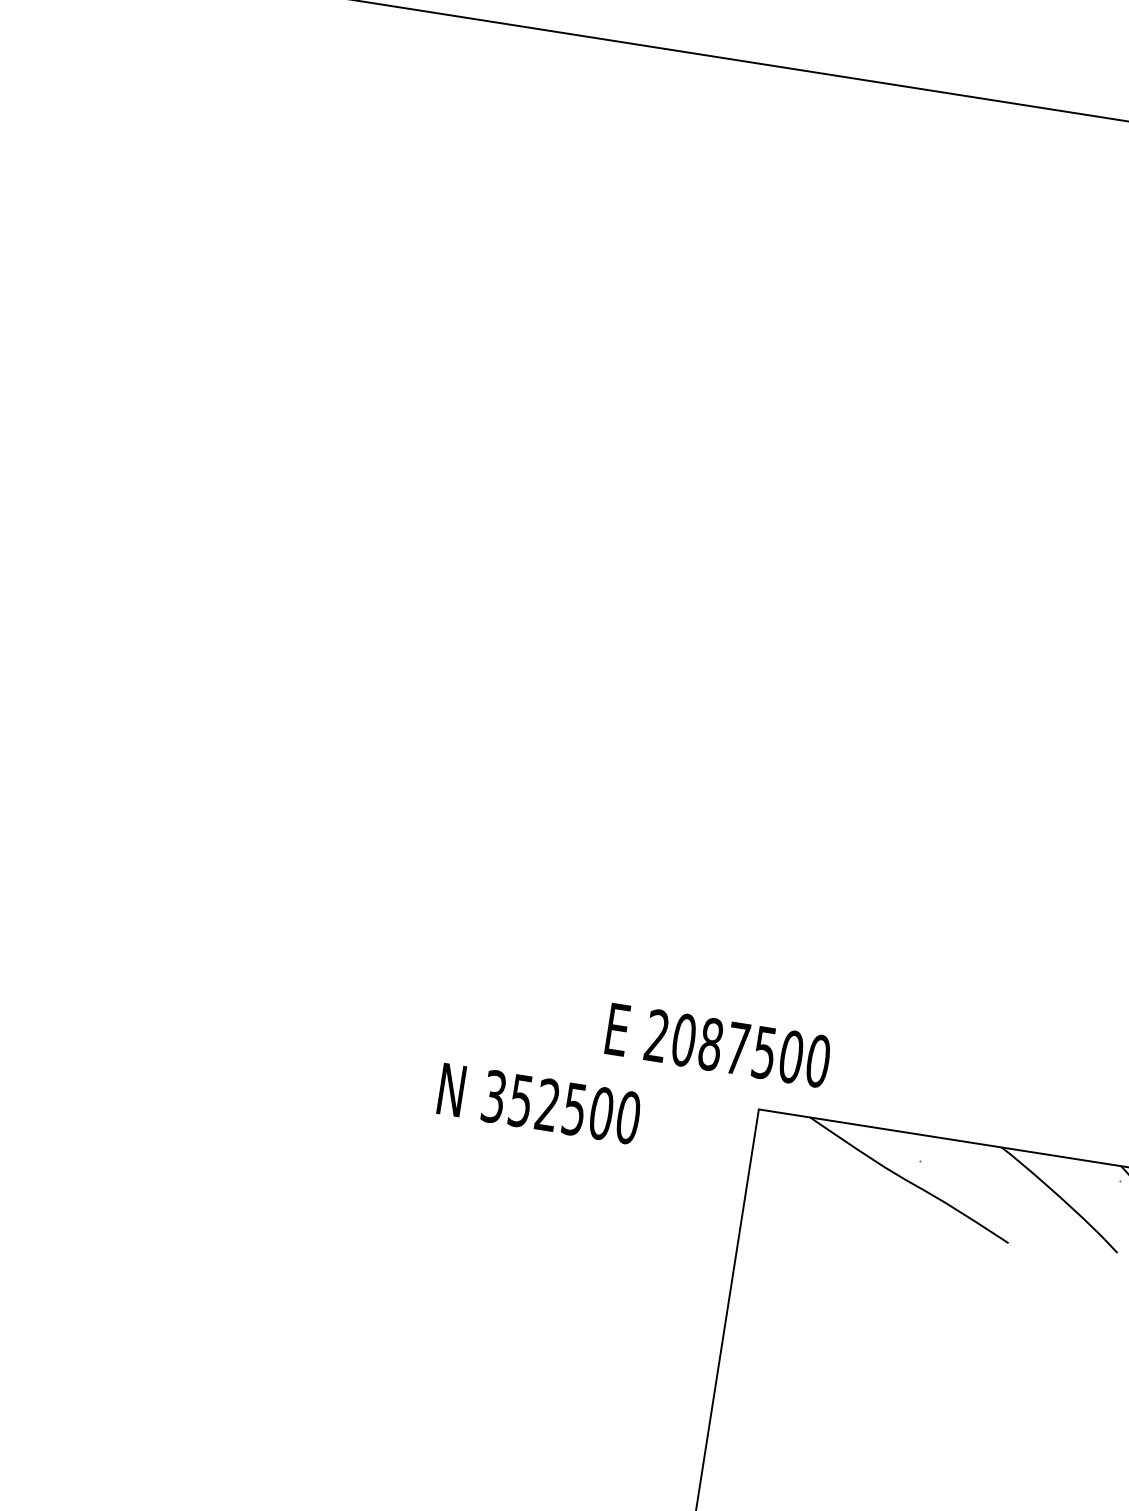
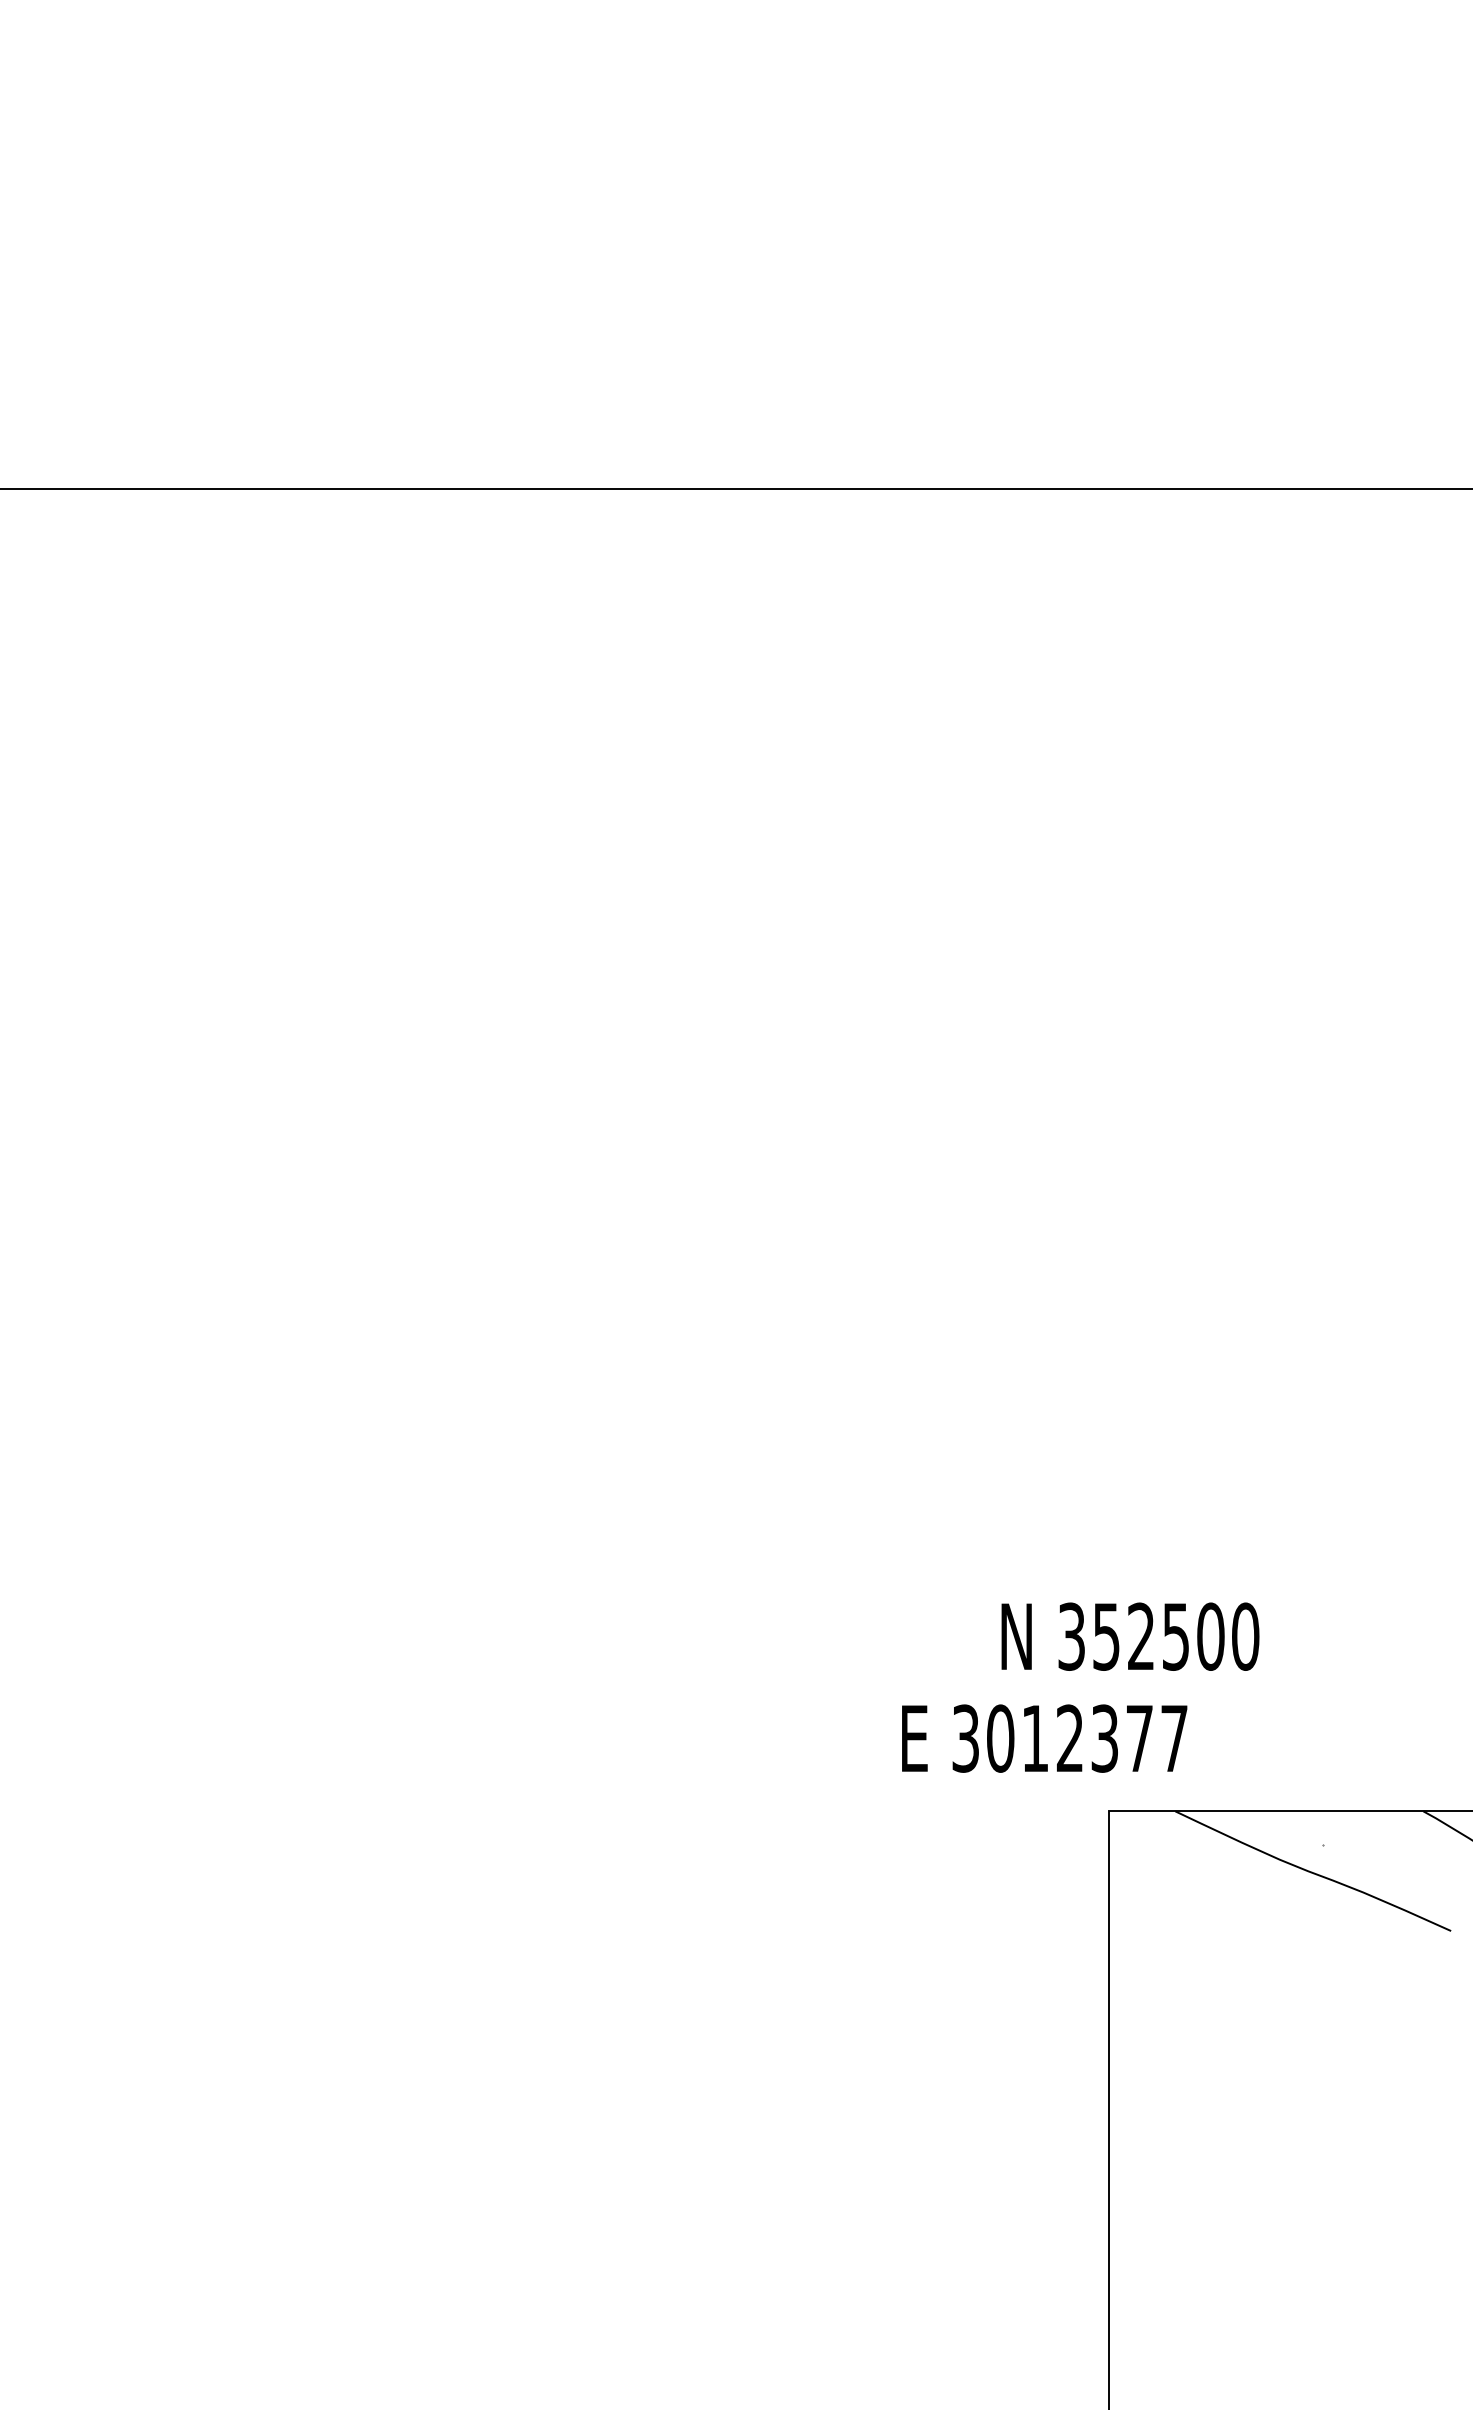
text: (737, 1048) -> (1070, 1738), 2087500 -> 3012377
text: (539, 1103) -> (1130, 1636), moved

